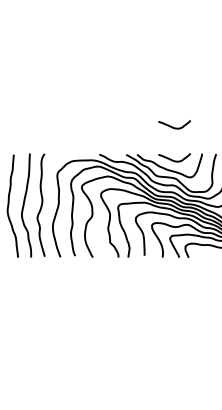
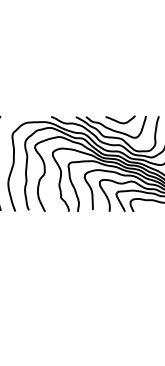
curve: (172, 126) -> (118, 90), removed

